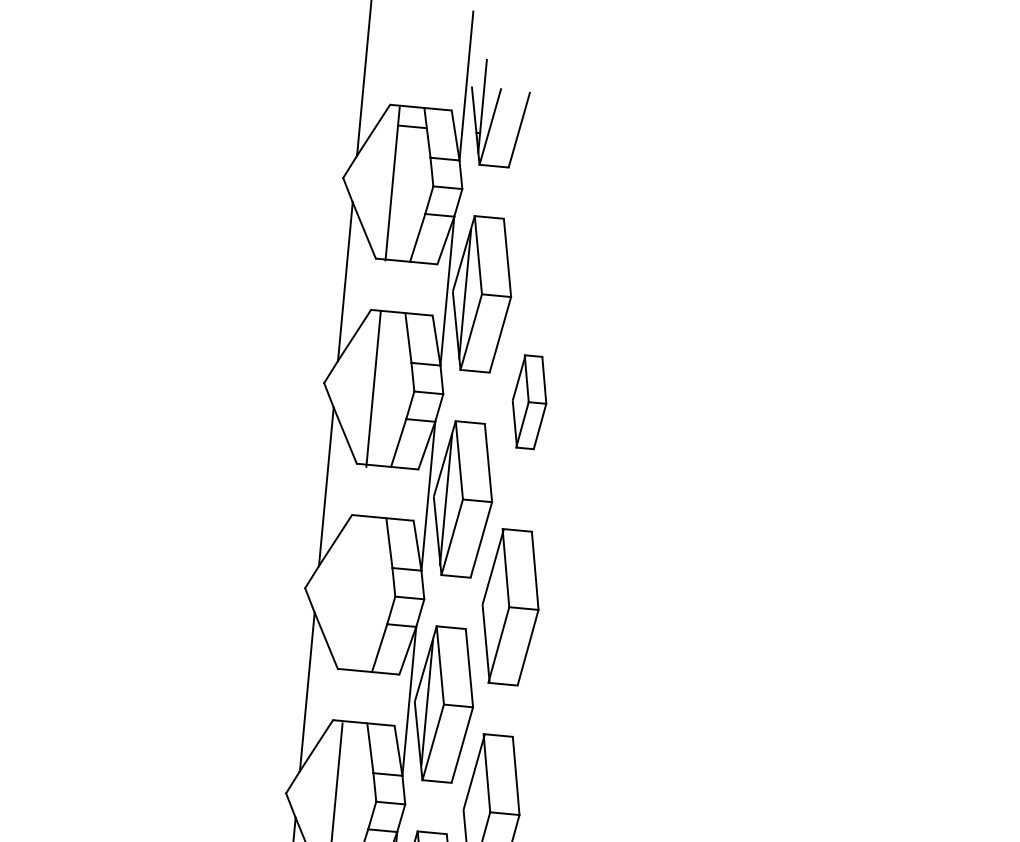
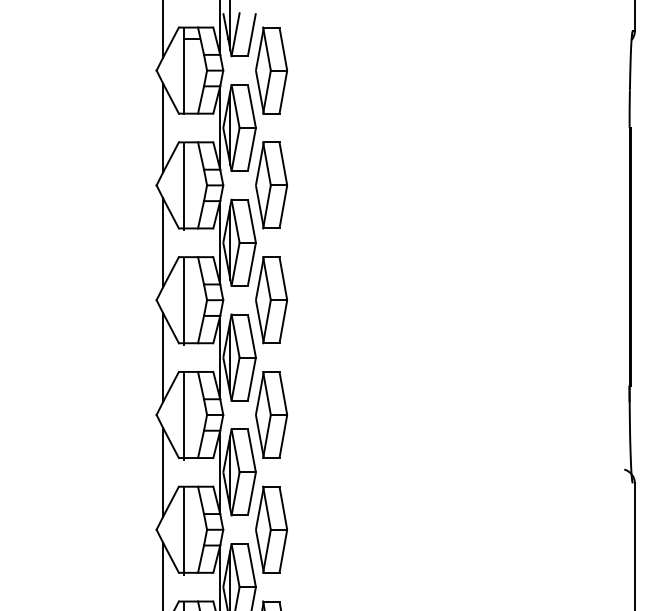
part: (548, 196) -> (271, 70), added
part: (529, 402) -> (271, 185), size x1.67
line: (354, 593) -> (184, 300), added

